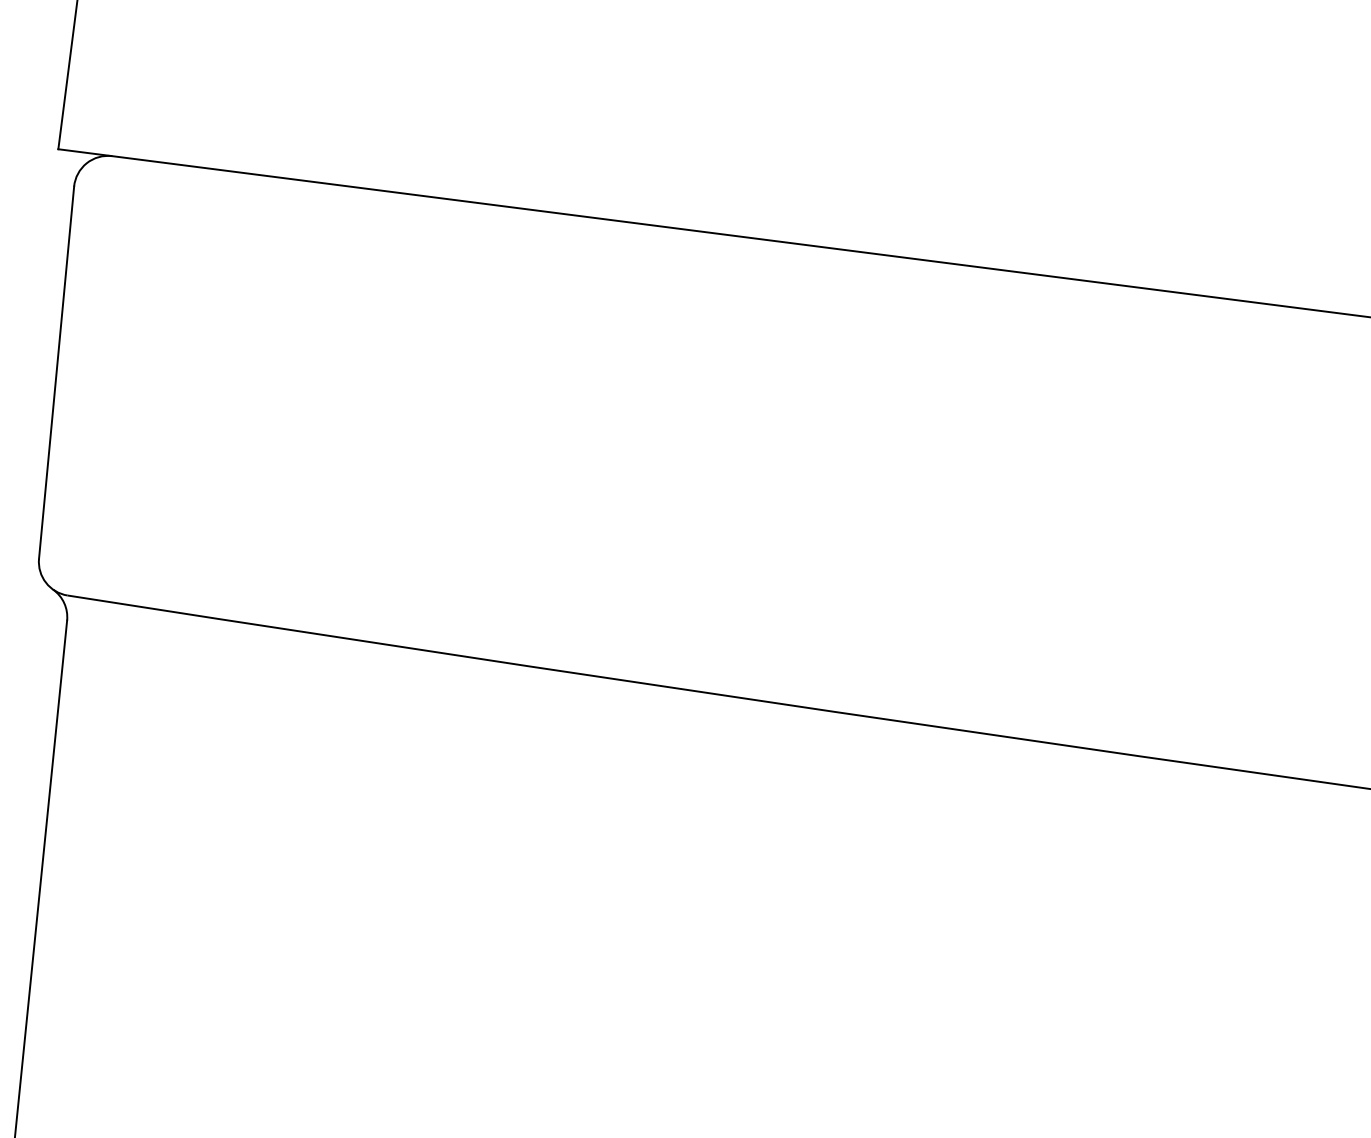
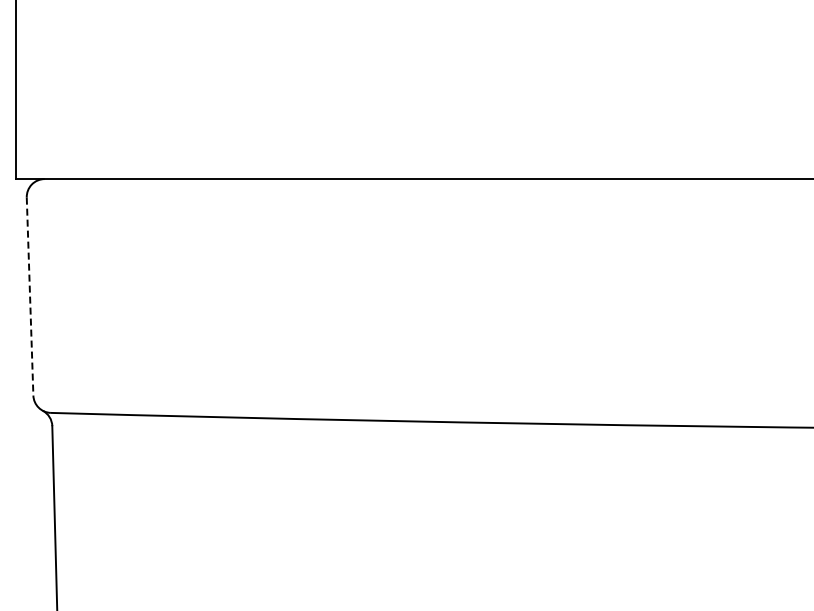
line: (57, 372) -> (30, 296), solid -> dashed

